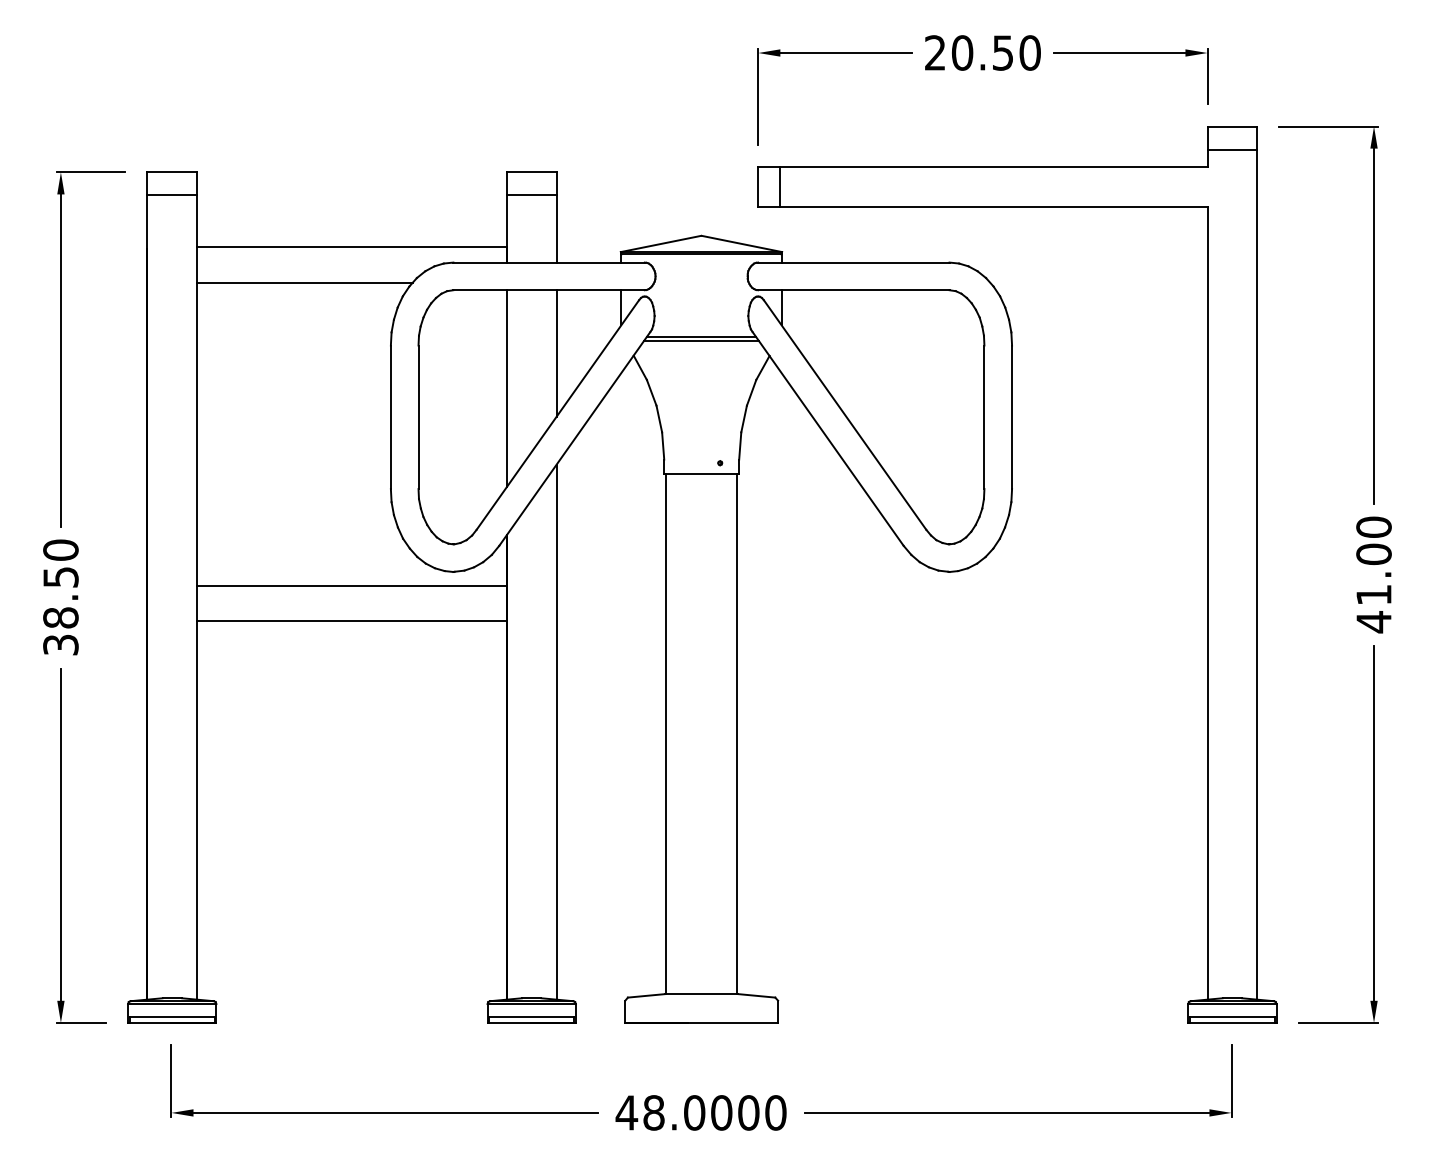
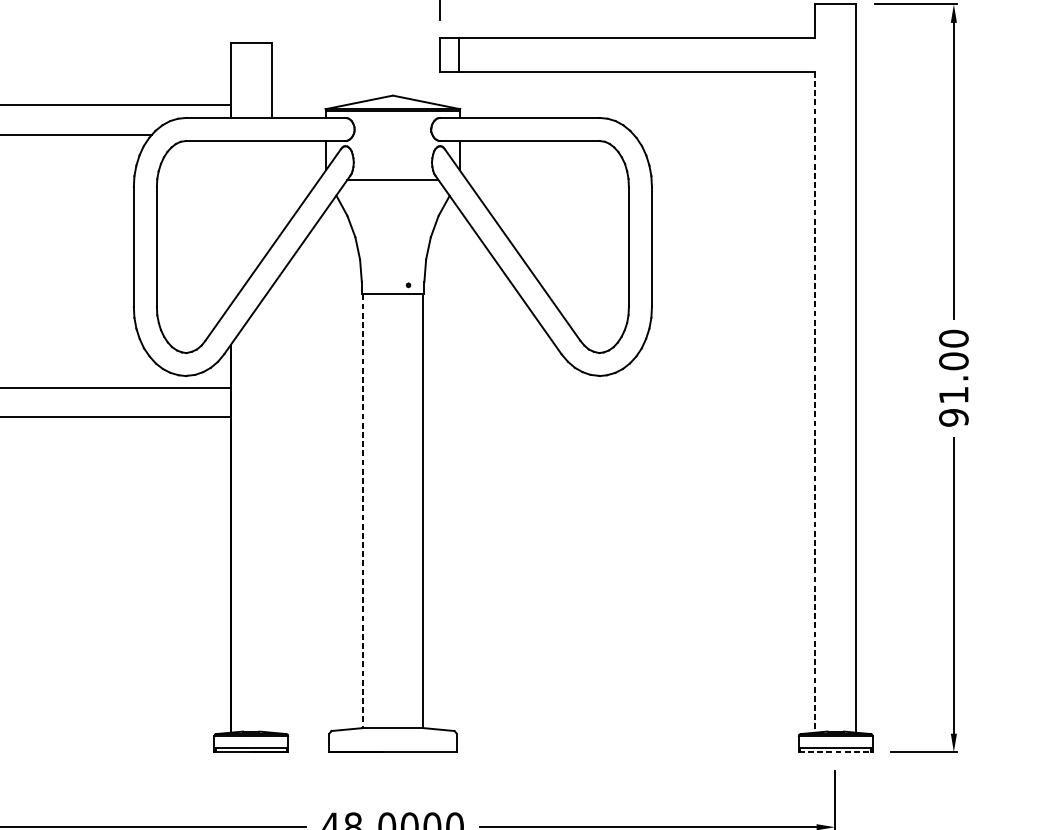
line: (1232, 149) -> (835, 23), removed
line: (531, 194) -> (251, 61), removed
line: (701, 340) -> (392, 182), removed
line: (556, 353) -> (271, 193), removed
line: (506, 388) -> (230, 222), removed
line: (1207, 604) -> (814, 403), solid -> dashed
text: (1373, 622) -> (953, 418), 41.00 -> 91.00
line: (556, 731) -> (271, 509), removed
line: (665, 734) -> (362, 511), solid -> dashed
line: (1232, 1022) -> (835, 751), solid -> dashed

